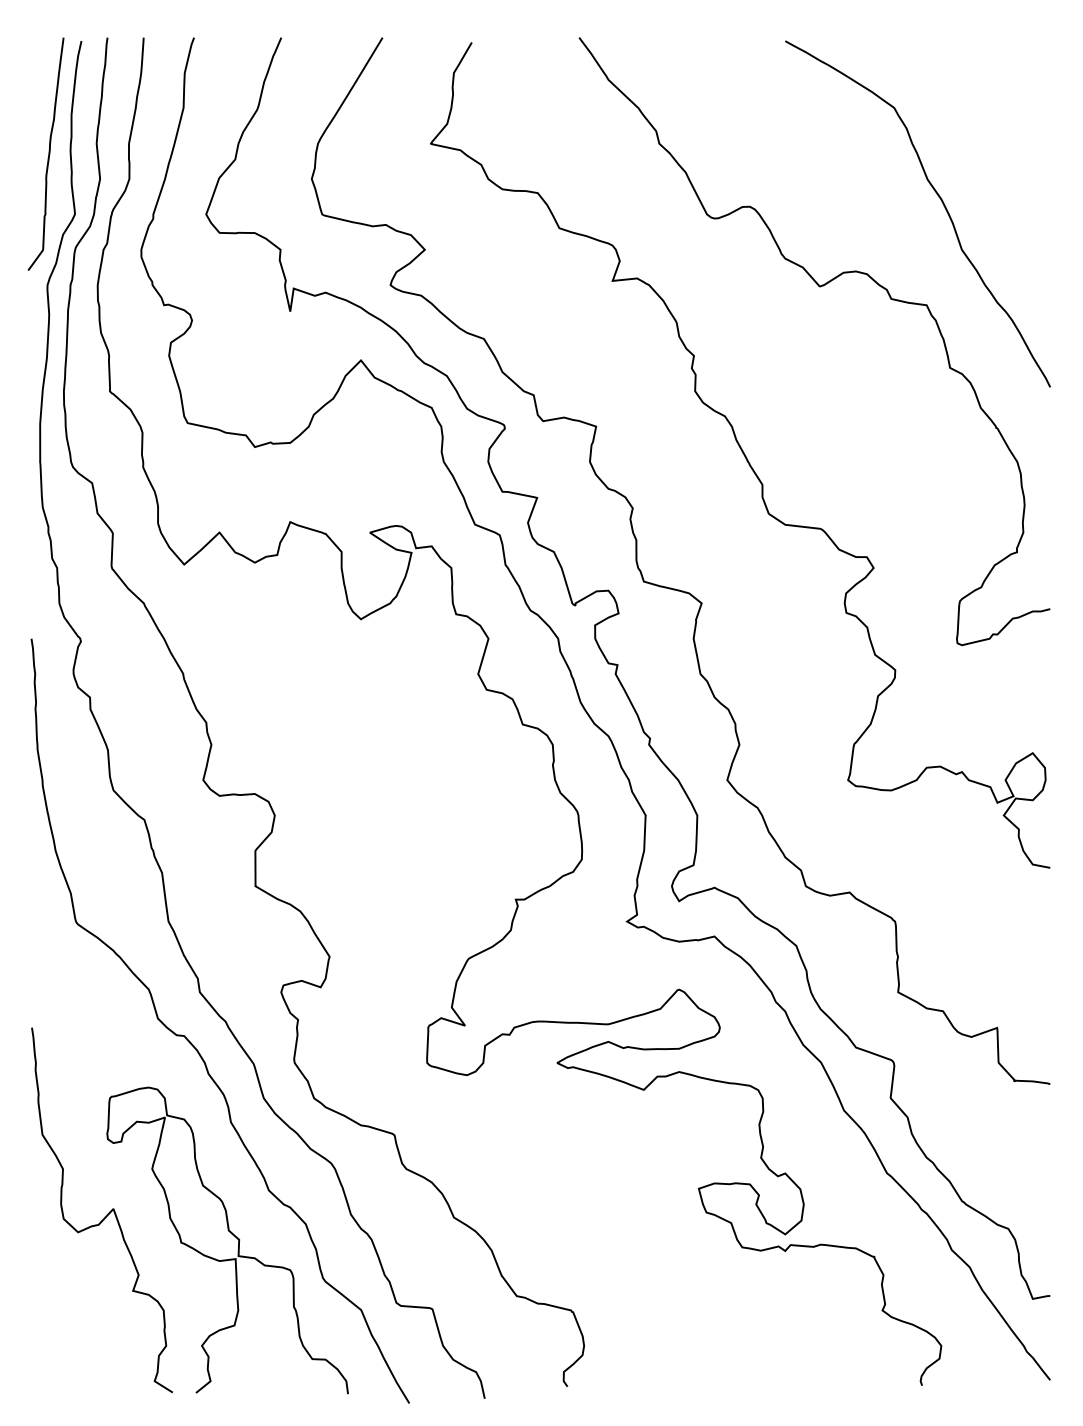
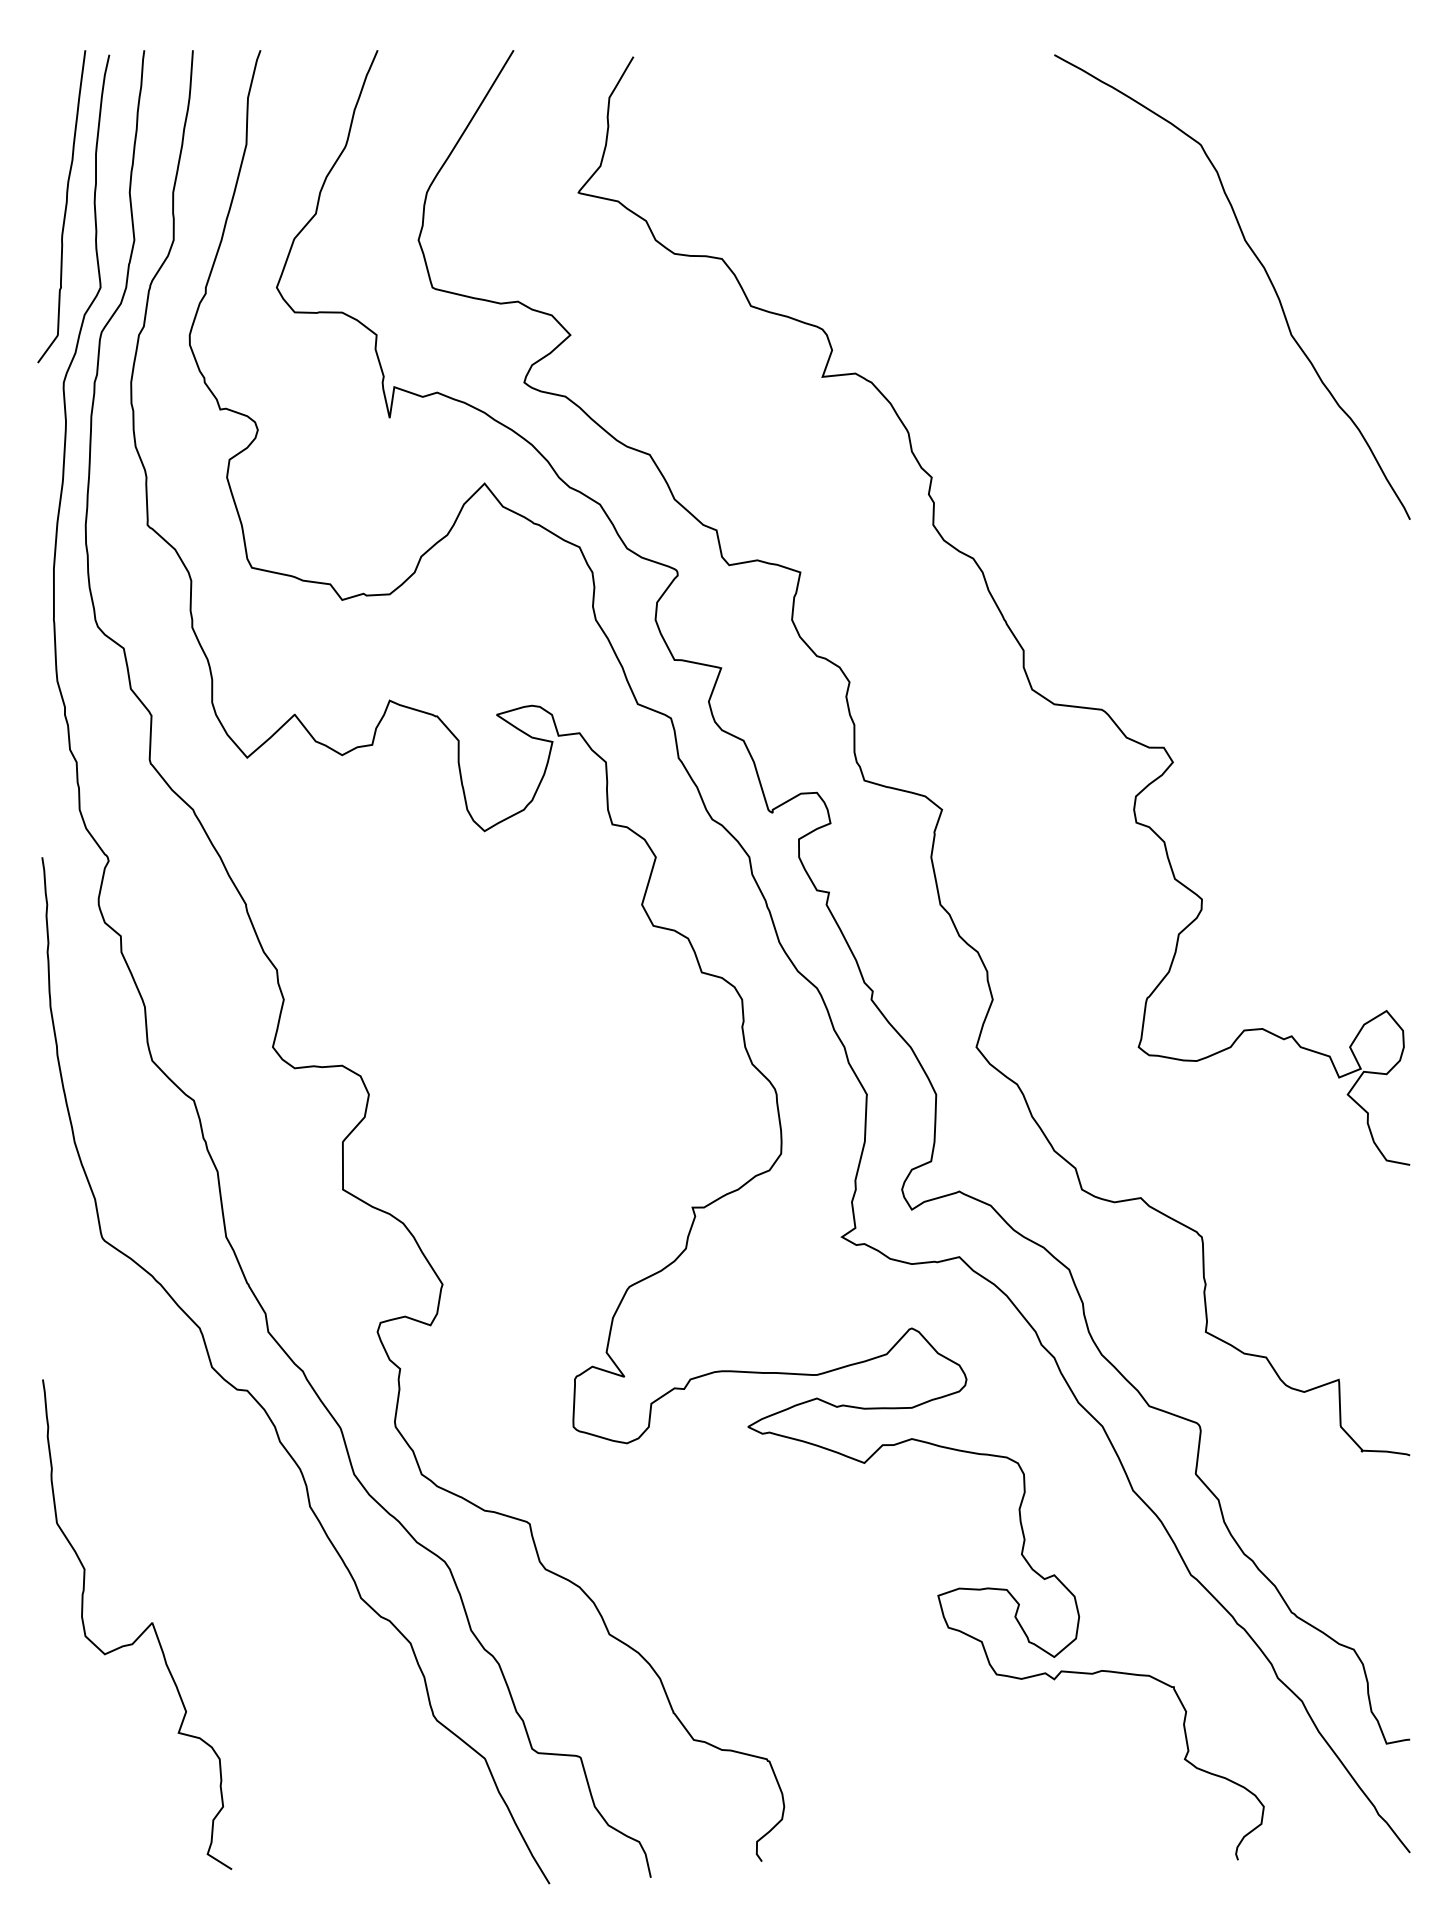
curve: (820, 287) -> (1101, 385), removed
curve: (232, 1234) -> (311, 1657), removed

